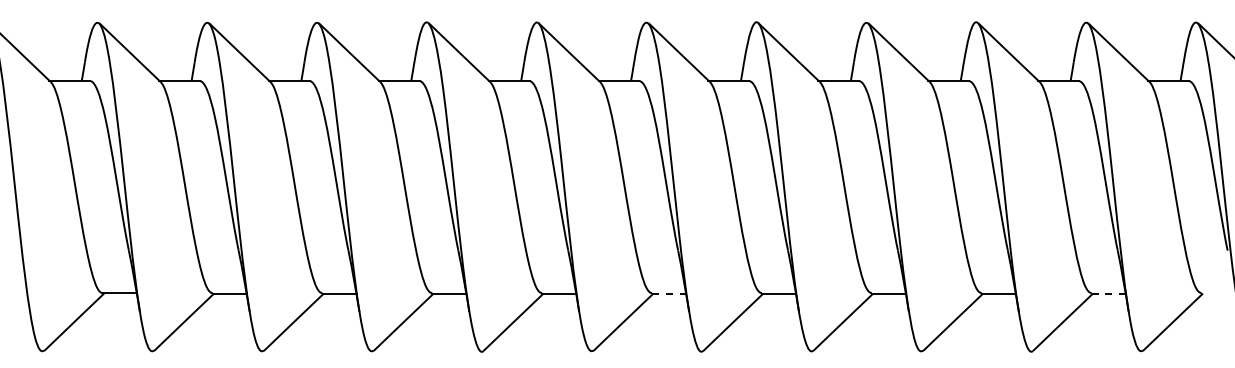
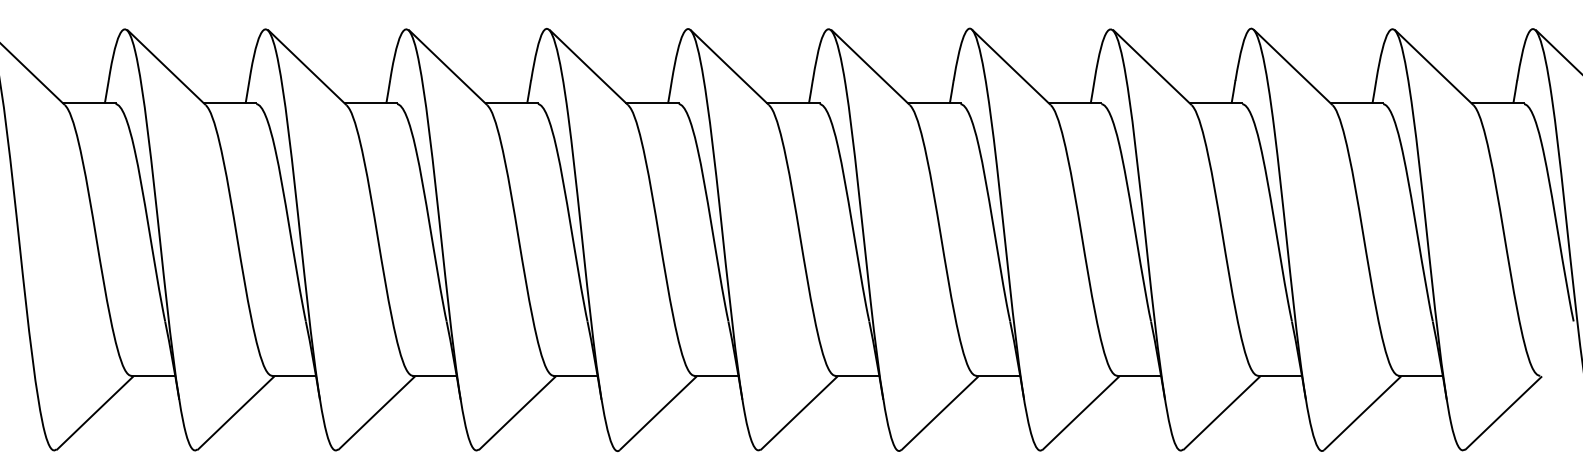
line: (668, 293) -> (857, 376), dashed -> solid
line: (1108, 293) -> (1421, 376), dashed -> solid

